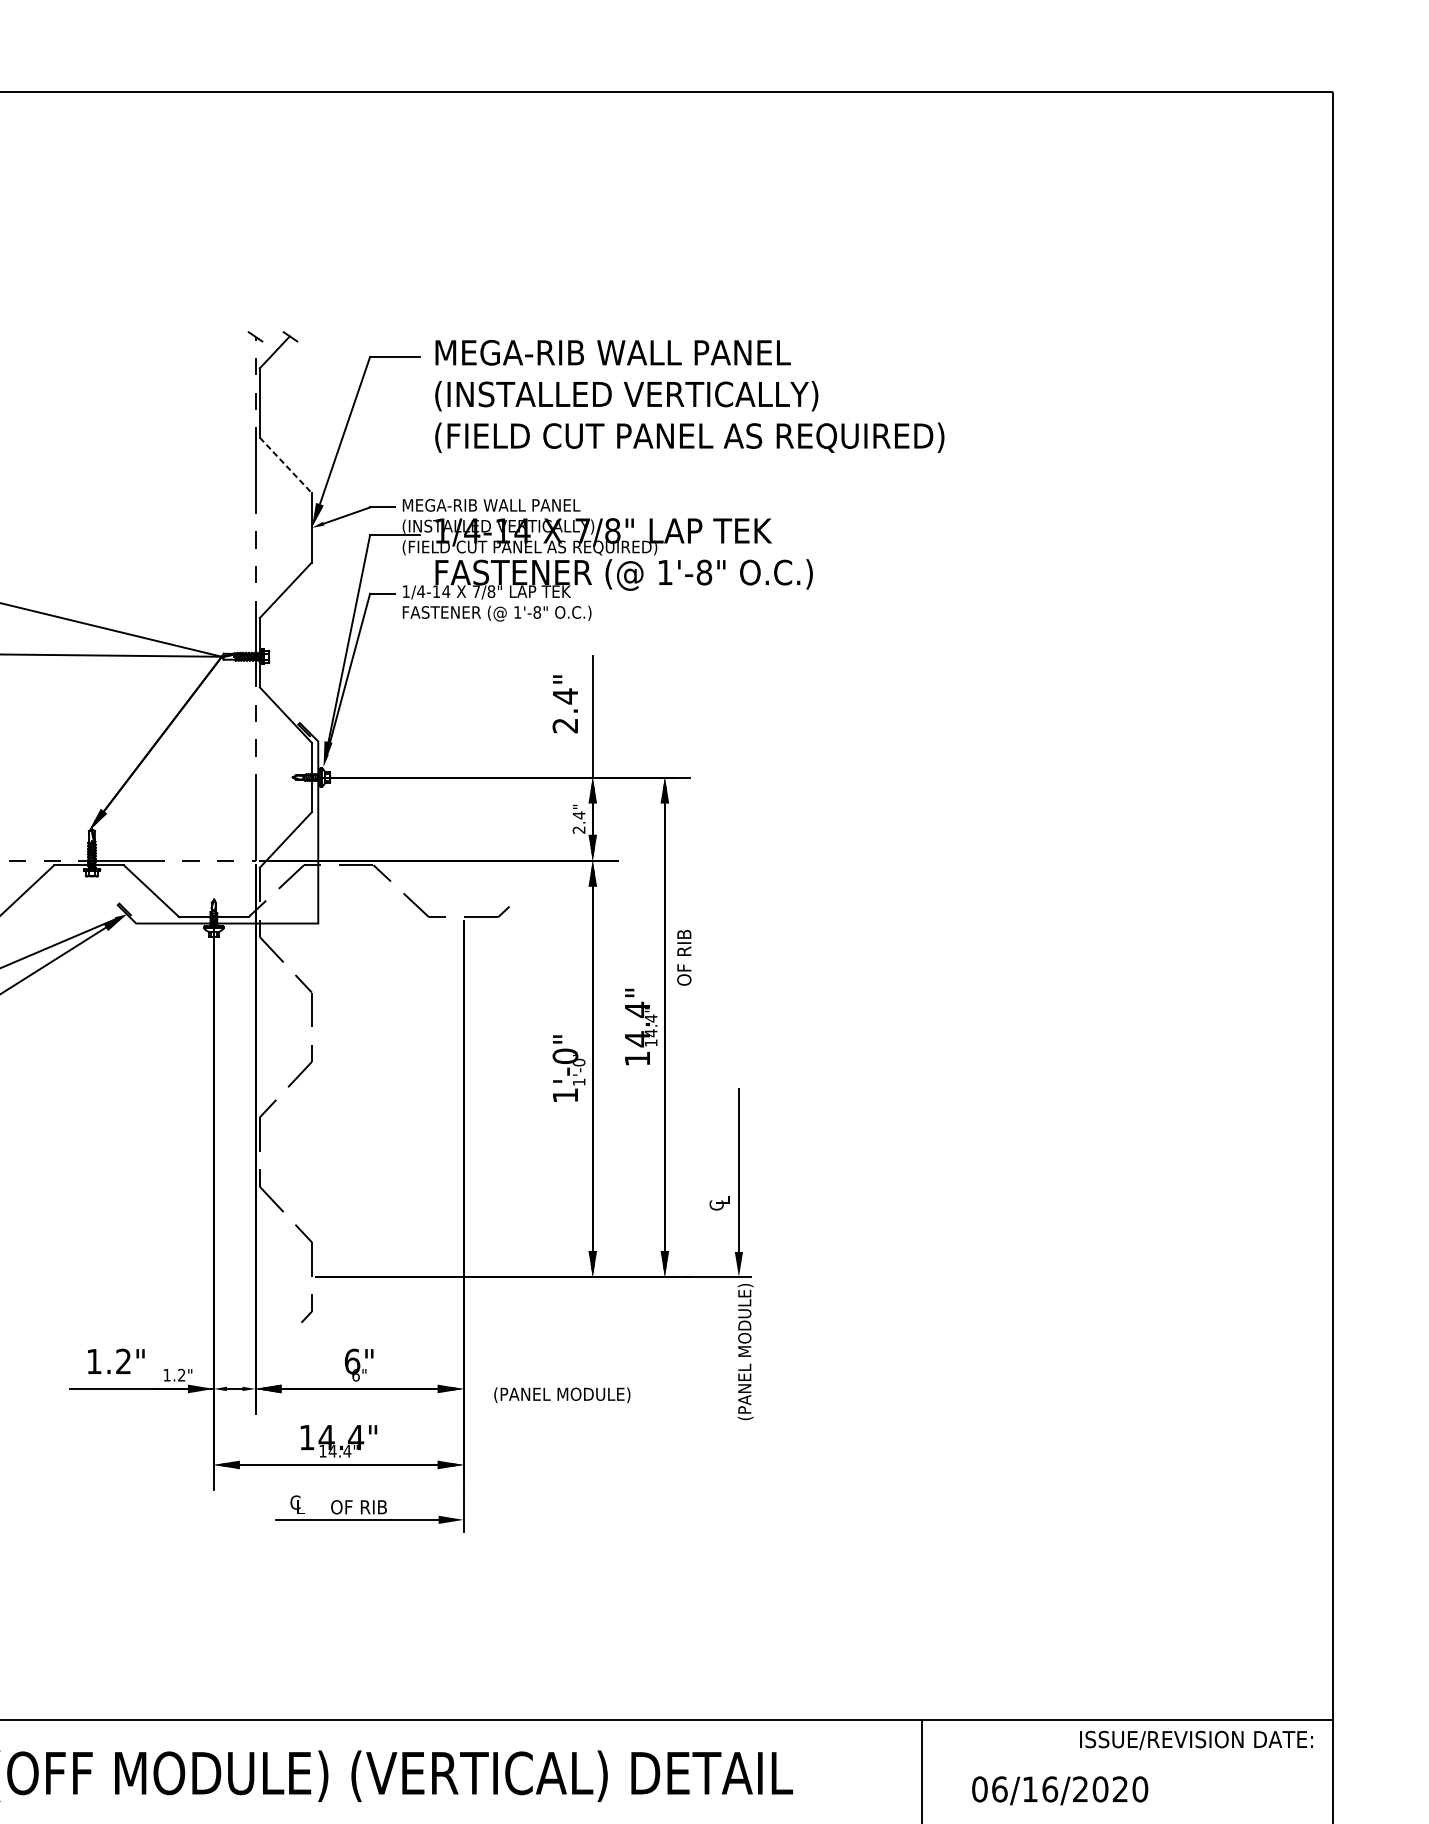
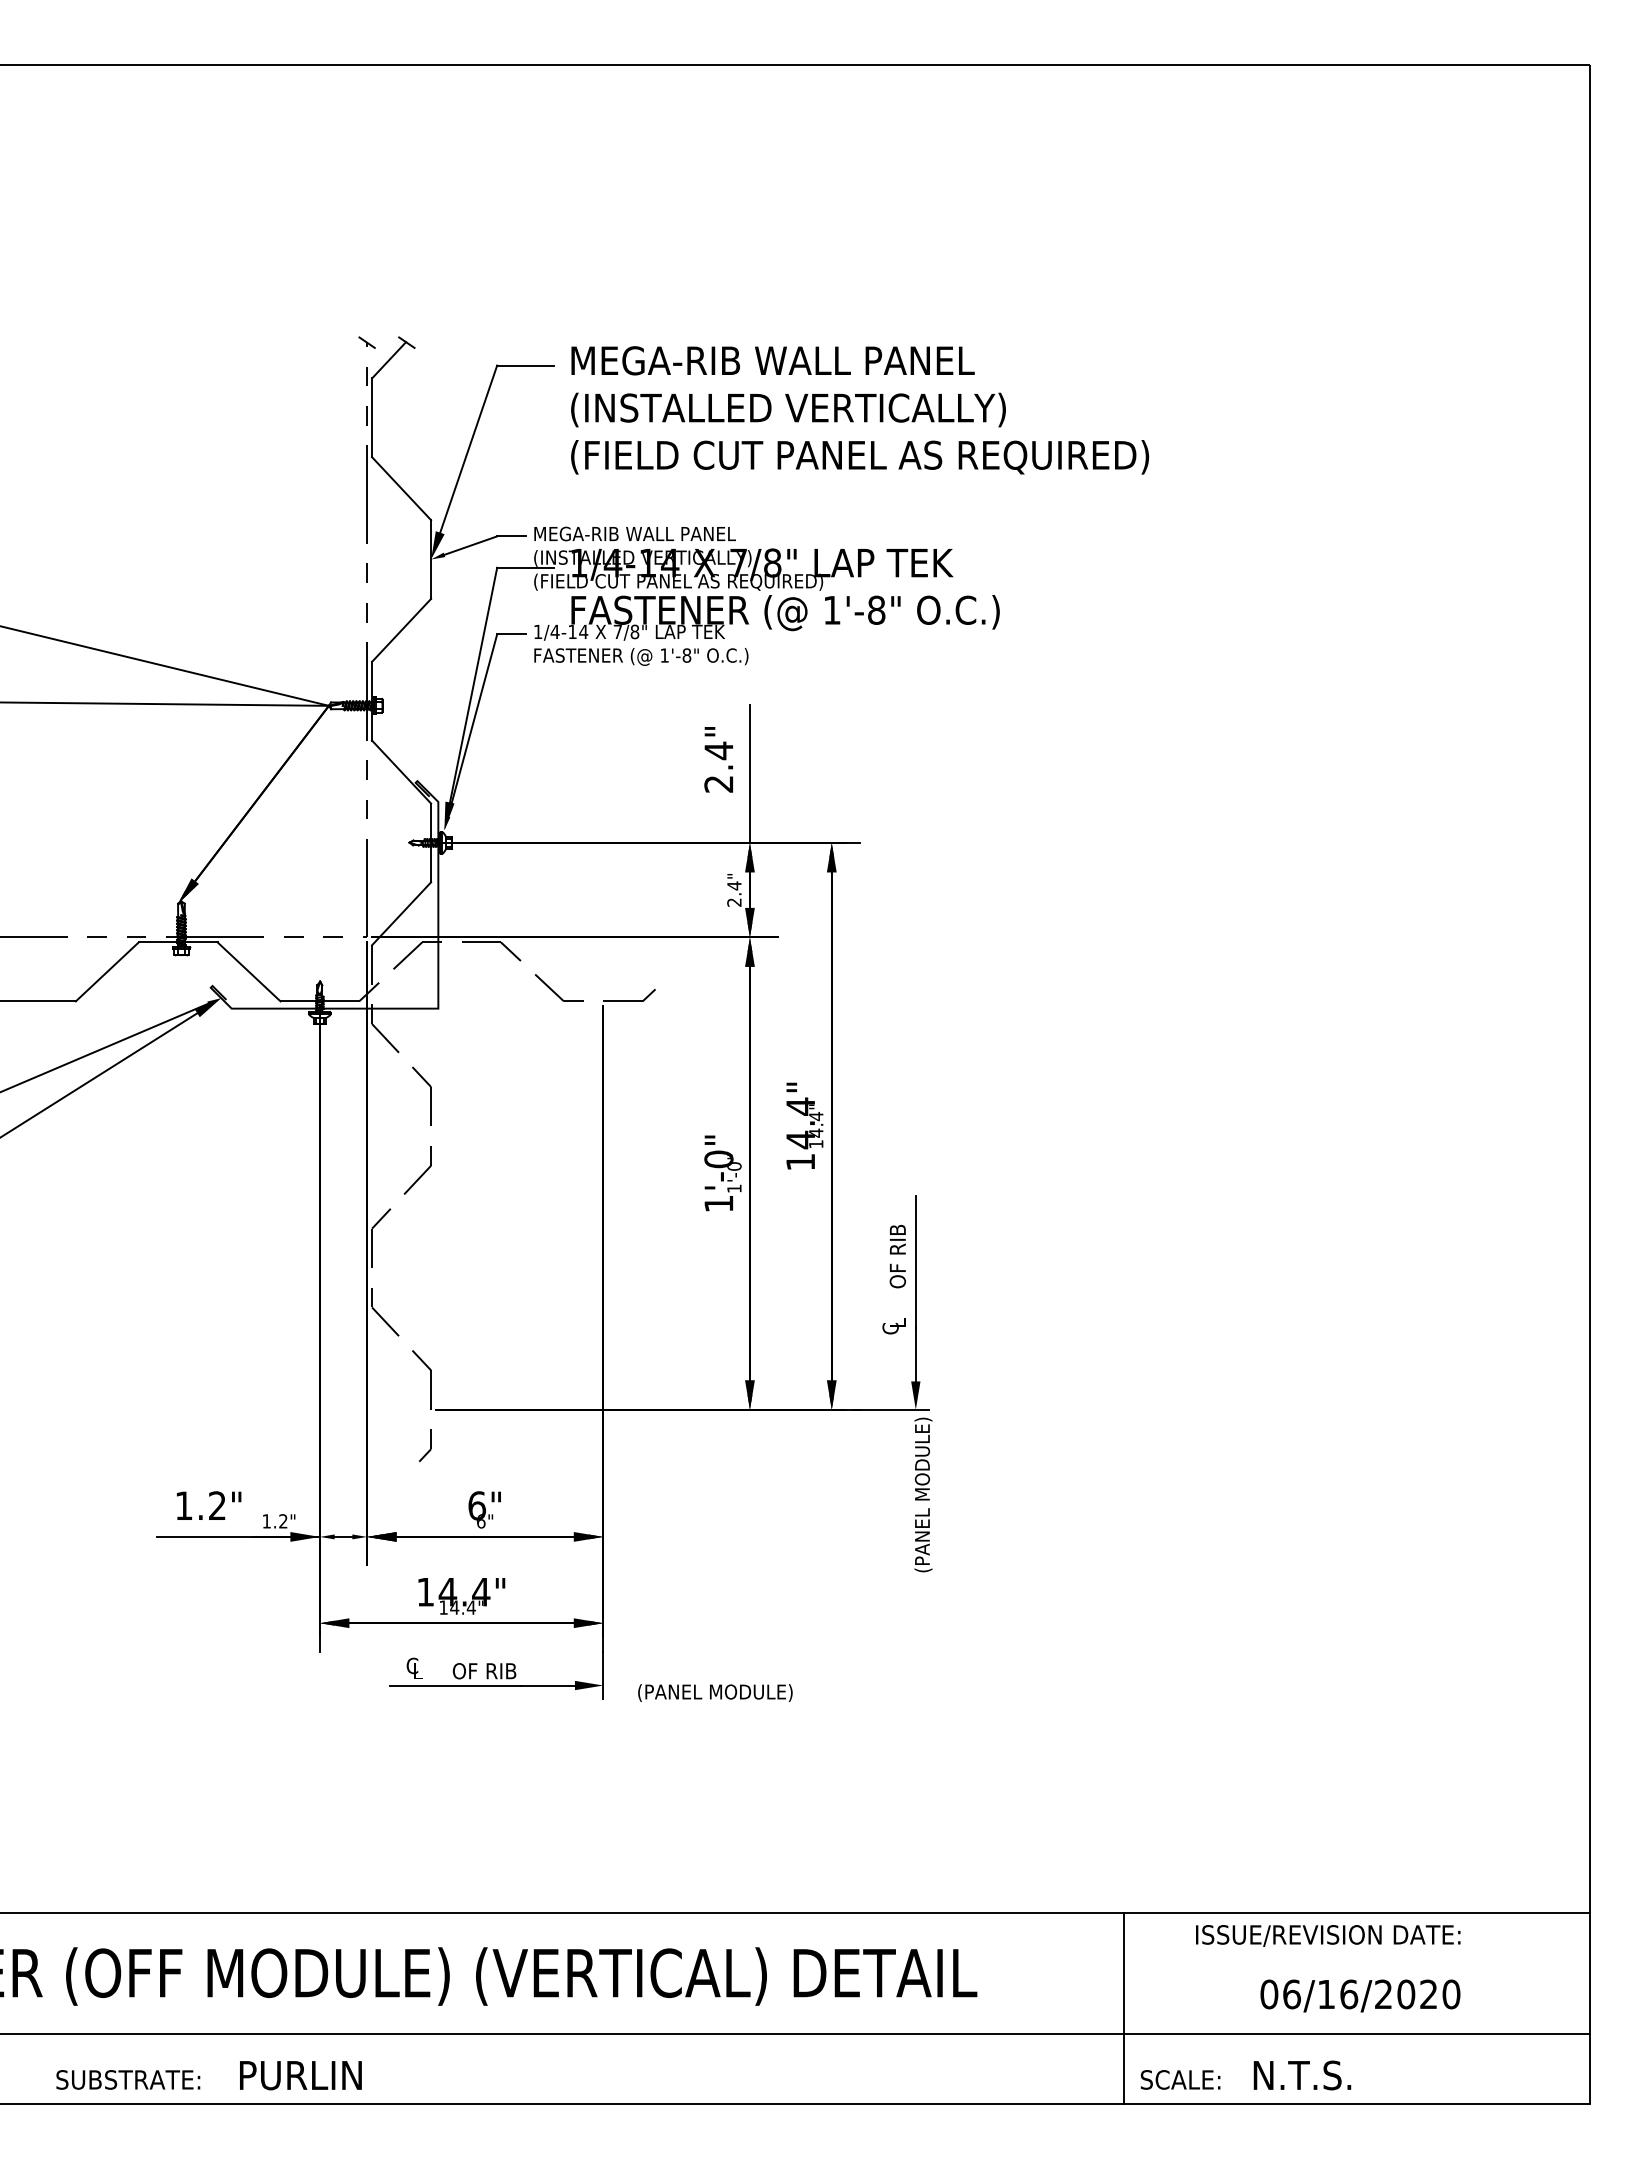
line: (285, 466) -> (401, 489), dashed -> solid
text: (684, 957) -> (897, 1256), moved
text: (562, 1394) -> (715, 1692), moved
text: (1196, 1740) -> (1328, 1935), moved
text: (1060, 1790) -> (1360, 1995), moved

